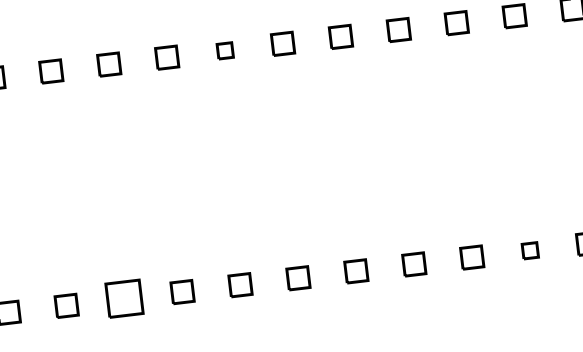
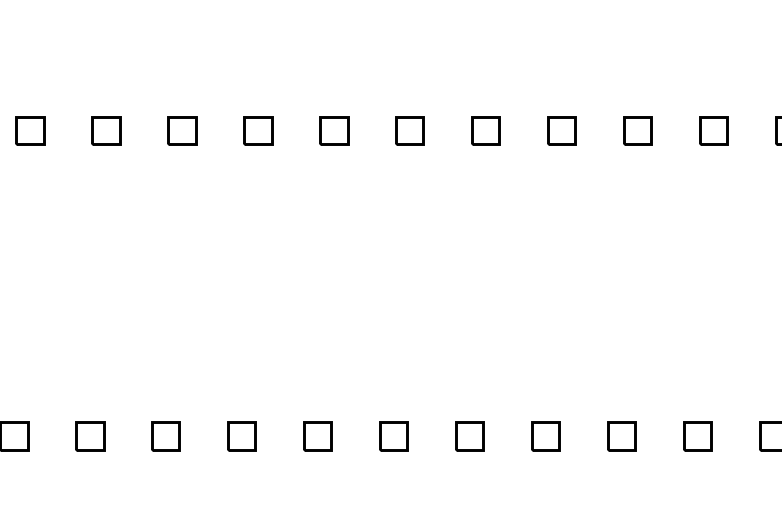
part: (225, 50) -> (334, 130), size x1.43
part: (530, 251) -> (697, 436), size x1.43
part: (124, 299) -> (165, 436), size x0.62

